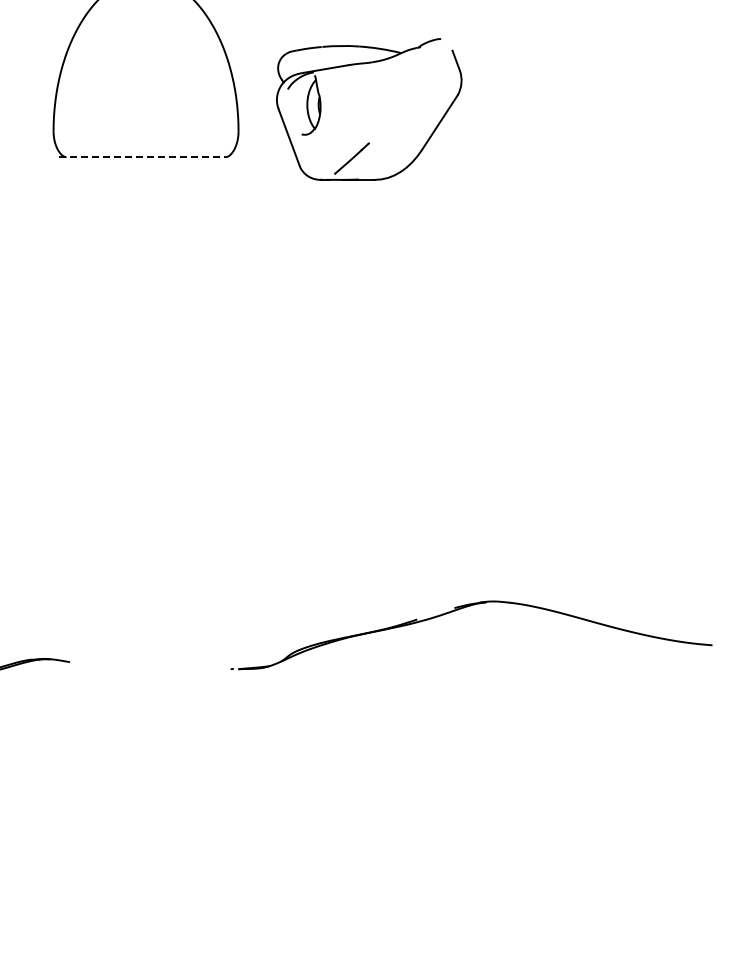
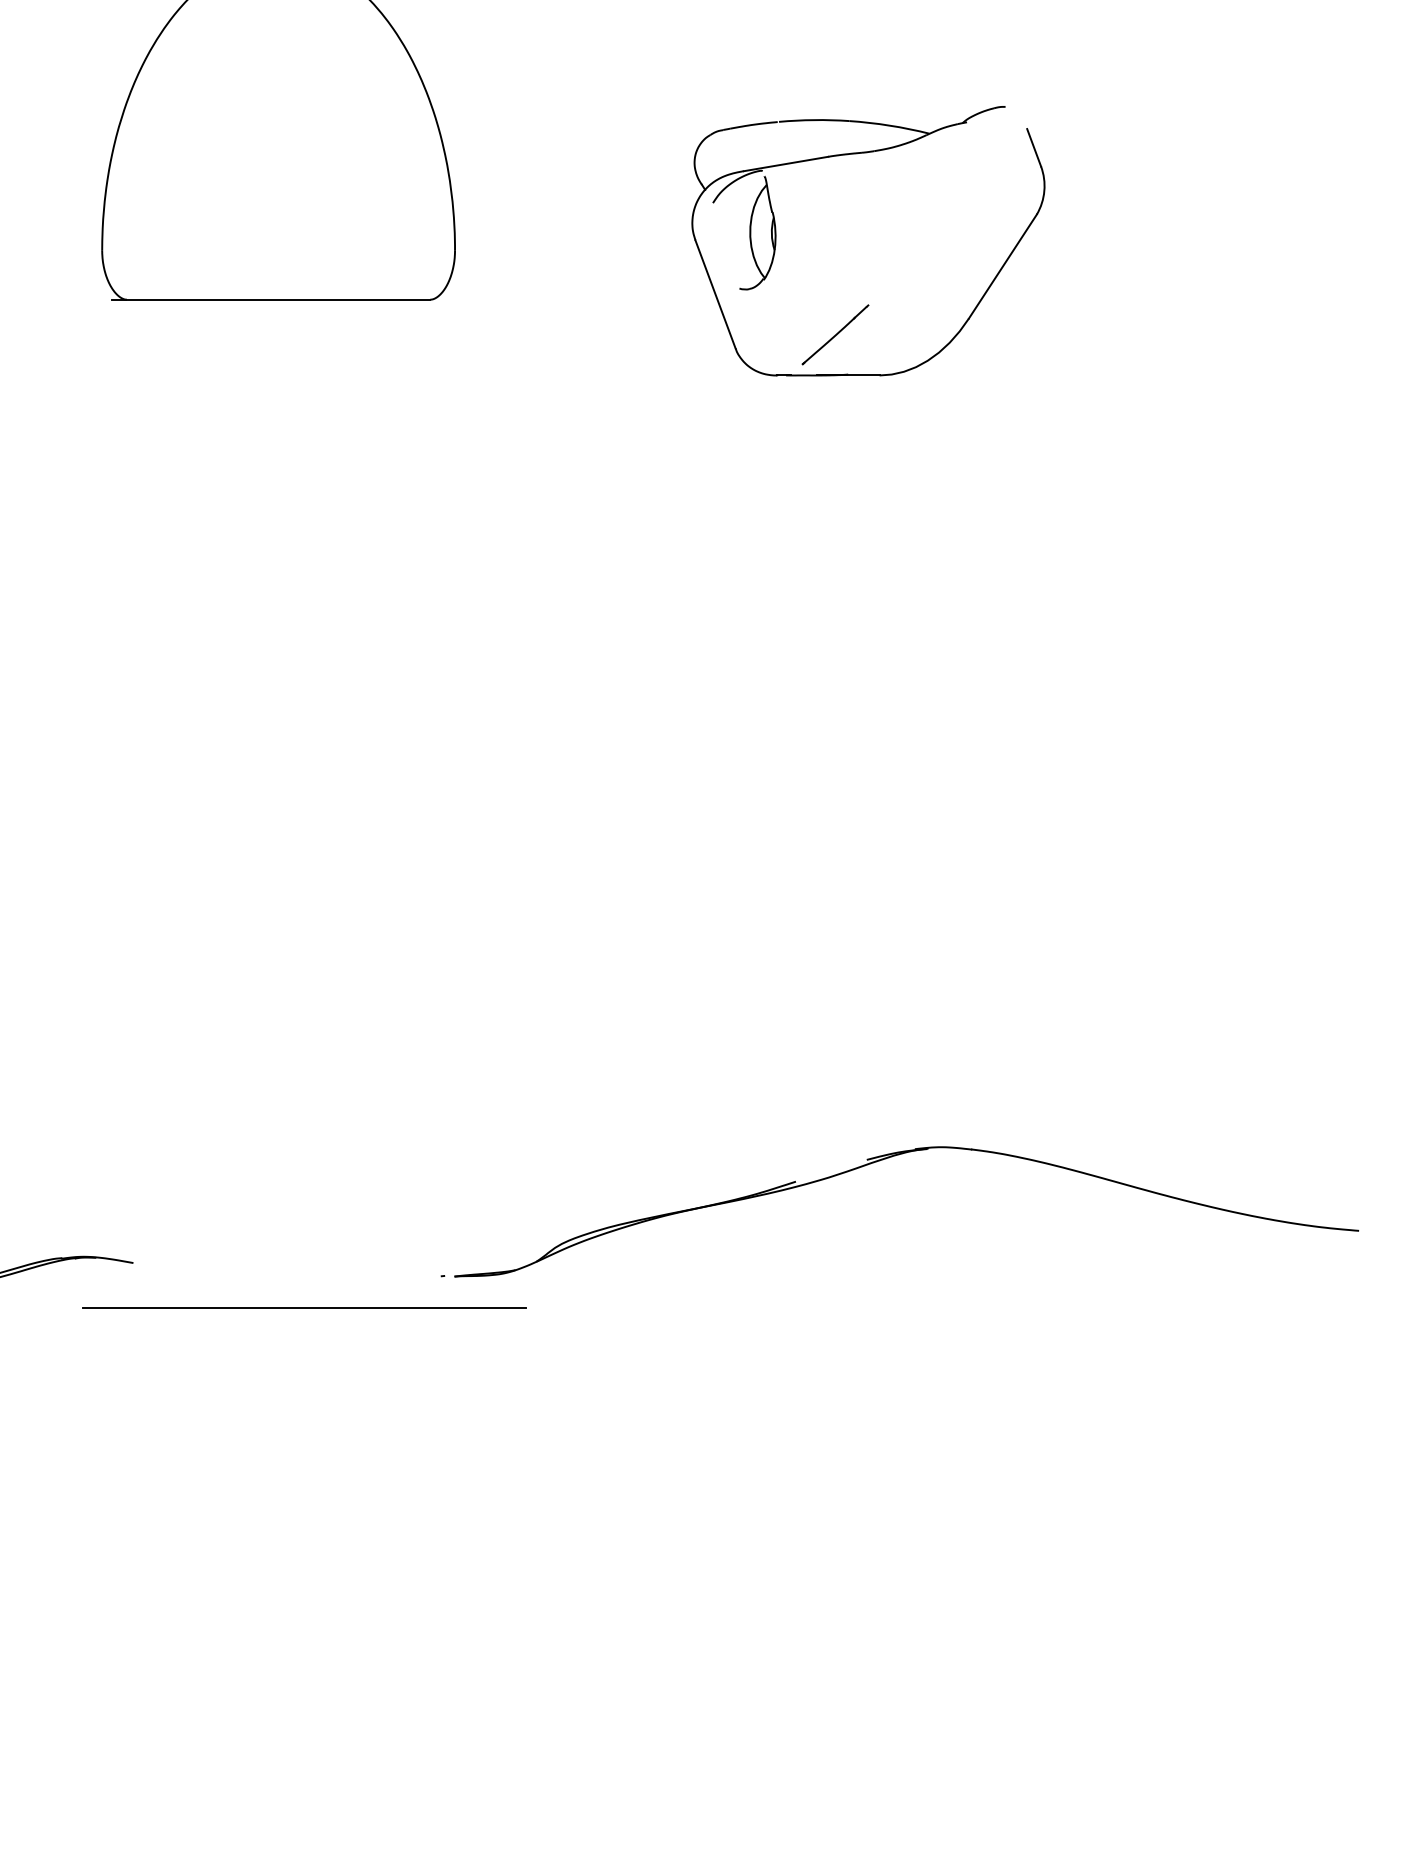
part: (369, 142) -> (868, 304), moved
line: (142, 157) -> (271, 300), dashed -> solid
line: (159, 685) -> (304, 1307), added

